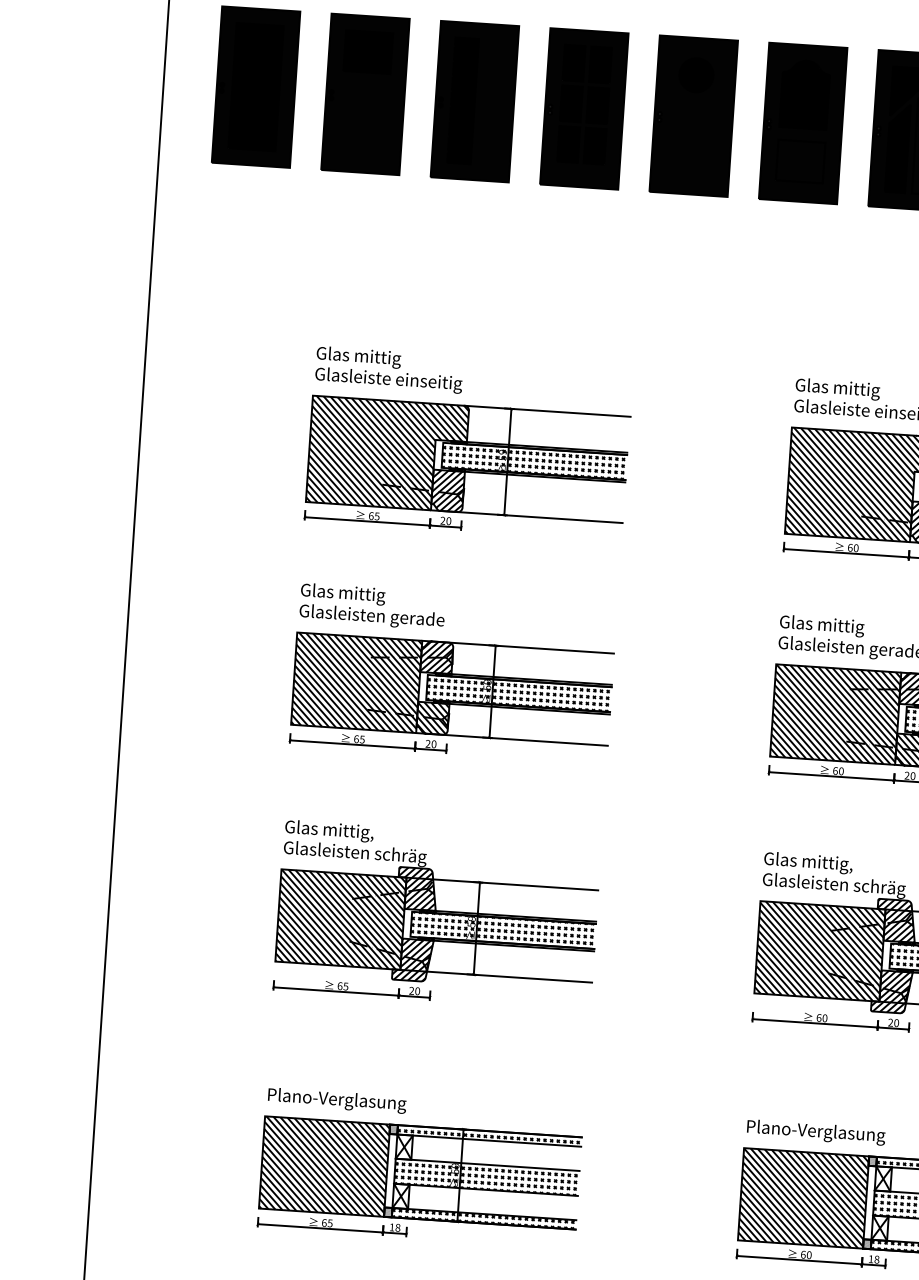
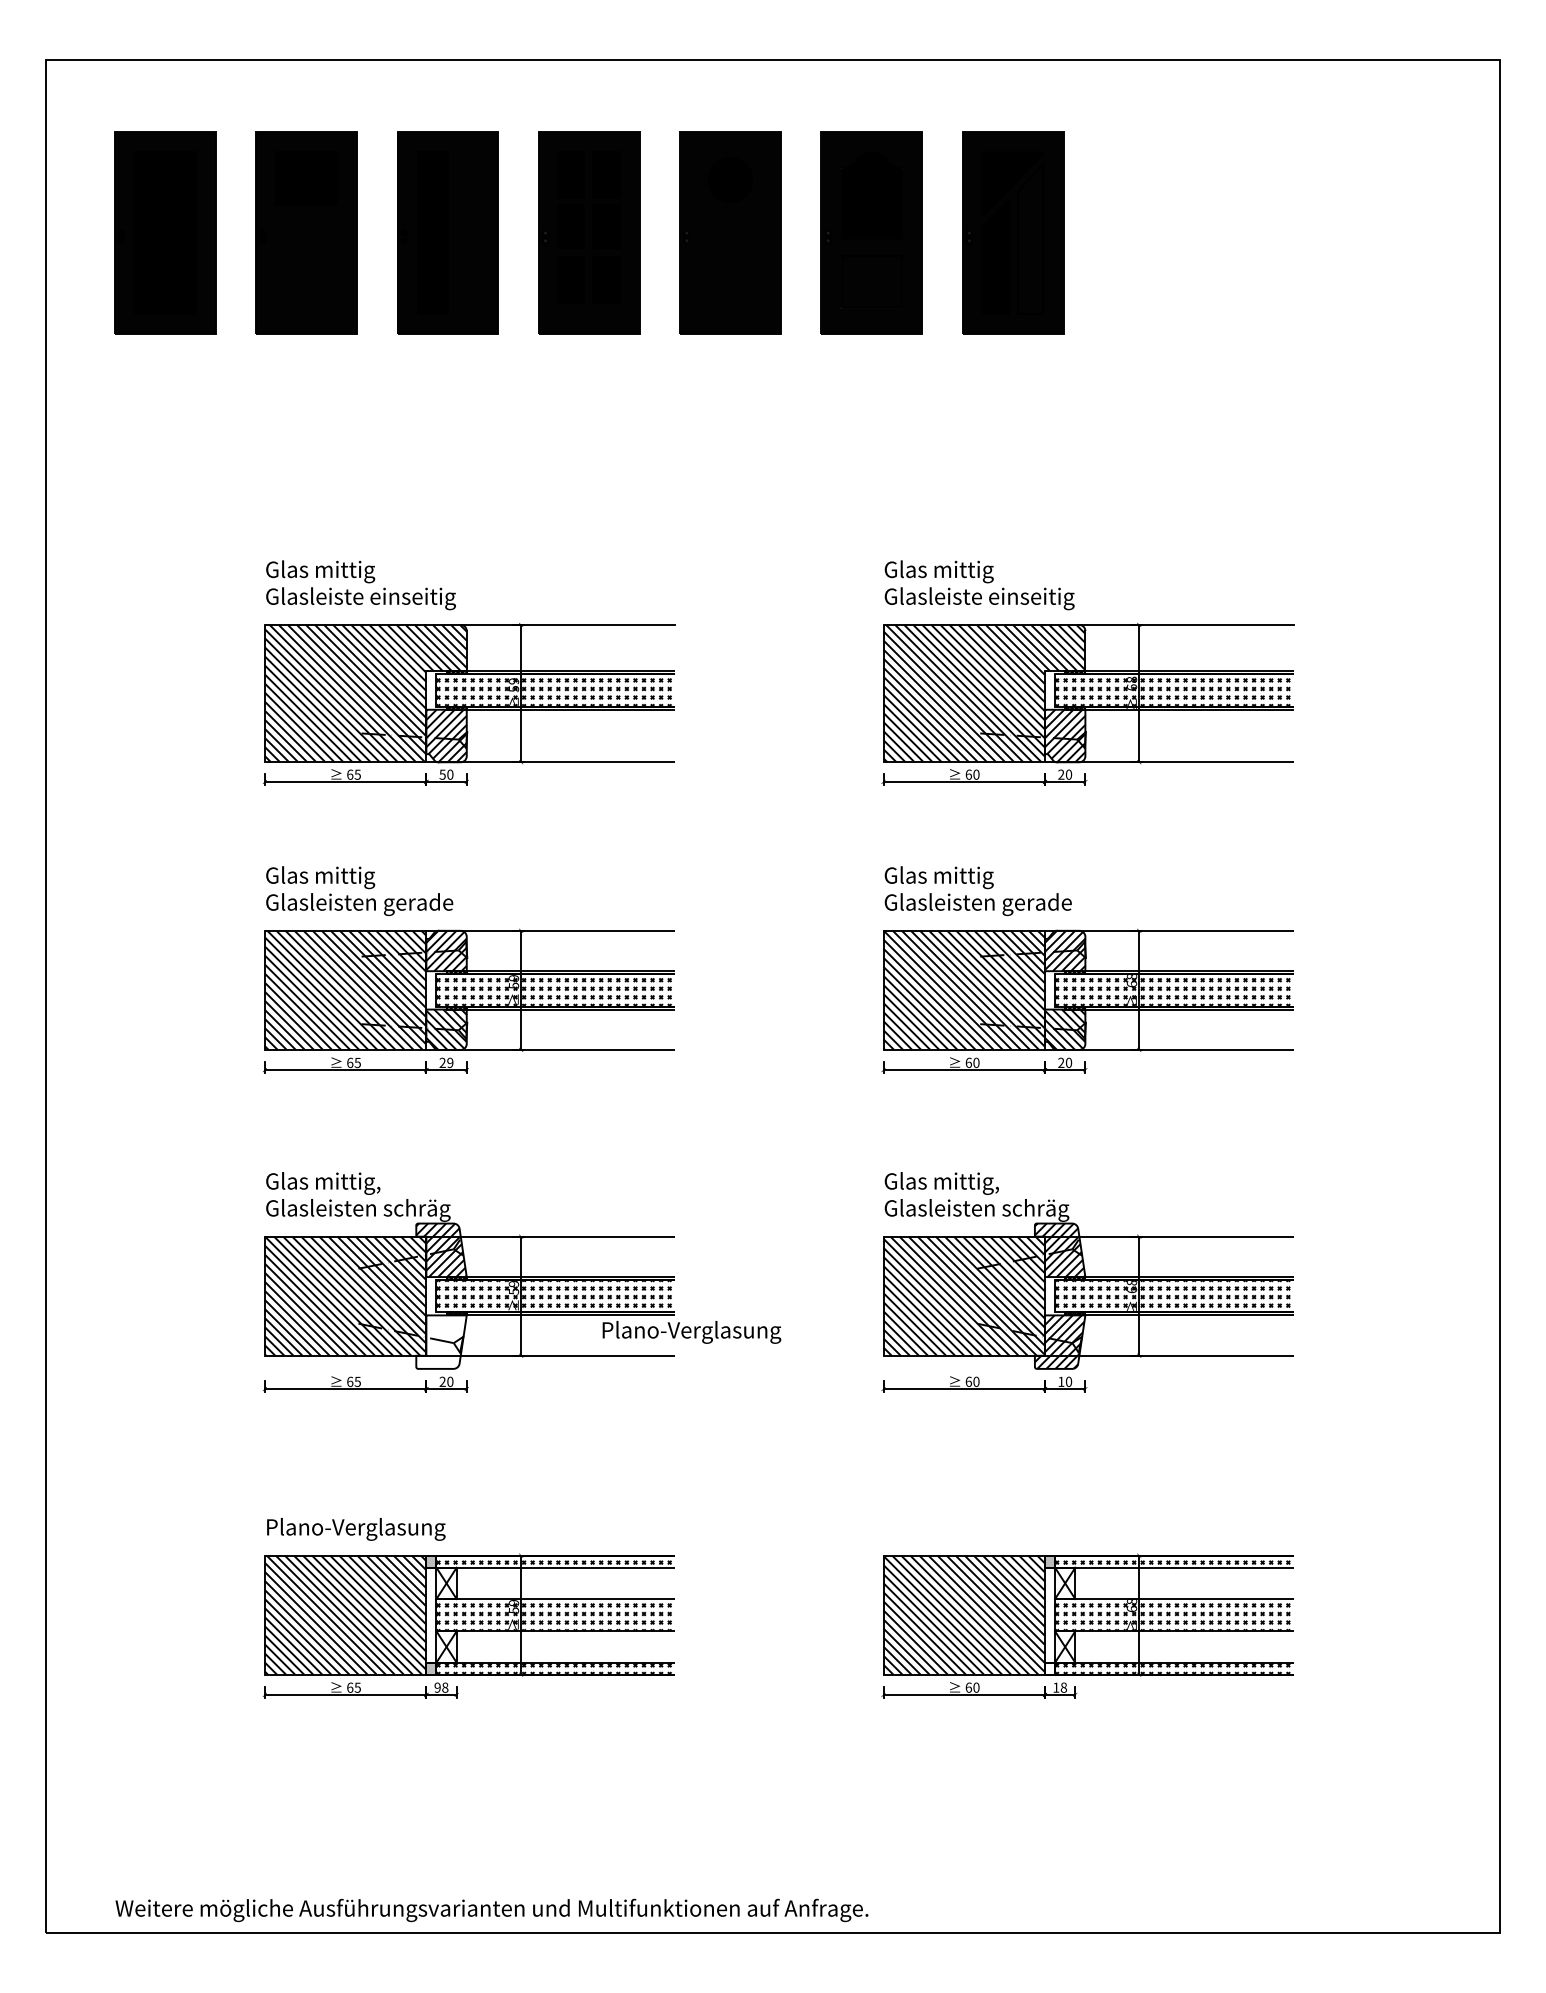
text: (442, 520) -> (442, 774), 20 -> 50
text: (434, 744) -> (450, 1062), 20 -> 29
hatch: (412, 959) -> (440, 1341), removed
text: (890, 1022) -> (1061, 1381), 20 -> 10
text: (815, 1132) -> (691, 1332), moved
text: (391, 1227) -> (437, 1687), 18 -> 98
hatch: (867, 1244) -> (1050, 1668), removed

